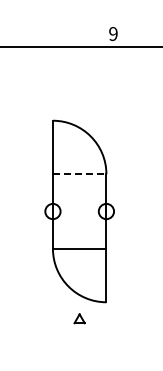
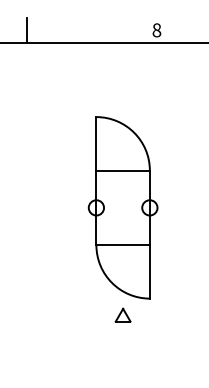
text: (113, 34) -> (156, 30), 9 -> 8
line: (80, 174) -> (123, 170), dashed -> solid
part: (79, 318) -> (122, 314), size x1.43

